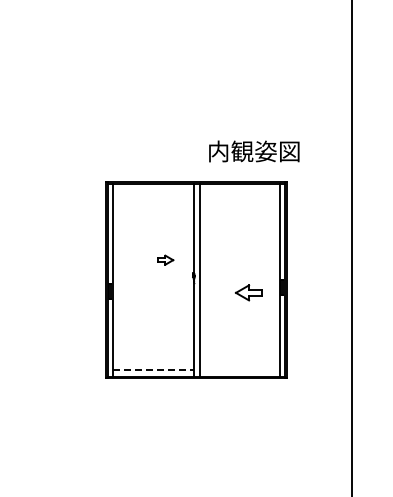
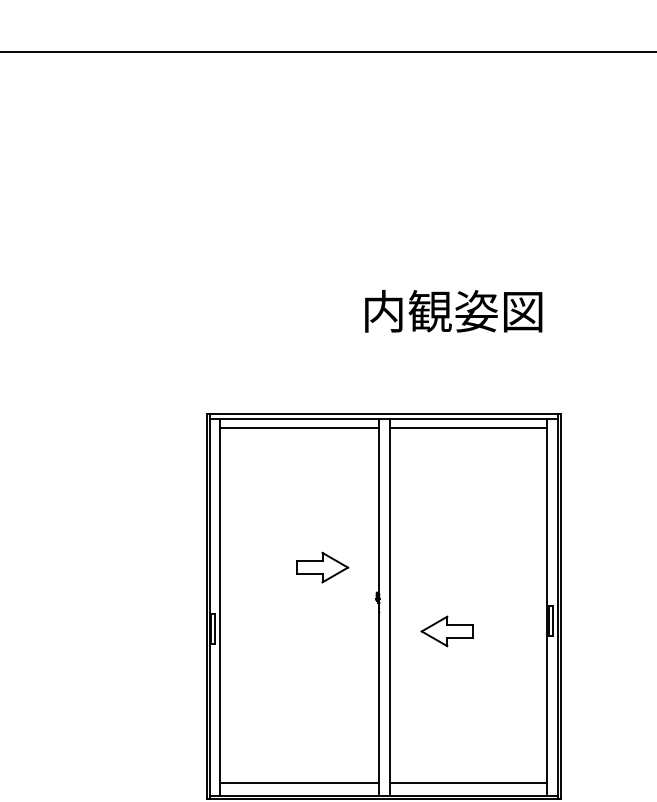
text: (254, 151) -> (454, 311), moved
line: (153, 188) -> (299, 426), added
line: (239, 188) -> (467, 426), added
part: (165, 259) -> (322, 566), size x1.67
part: (248, 292) -> (446, 630), moved
line: (153, 370) -> (299, 783), dashed -> solid
line: (239, 370) -> (467, 783), added

